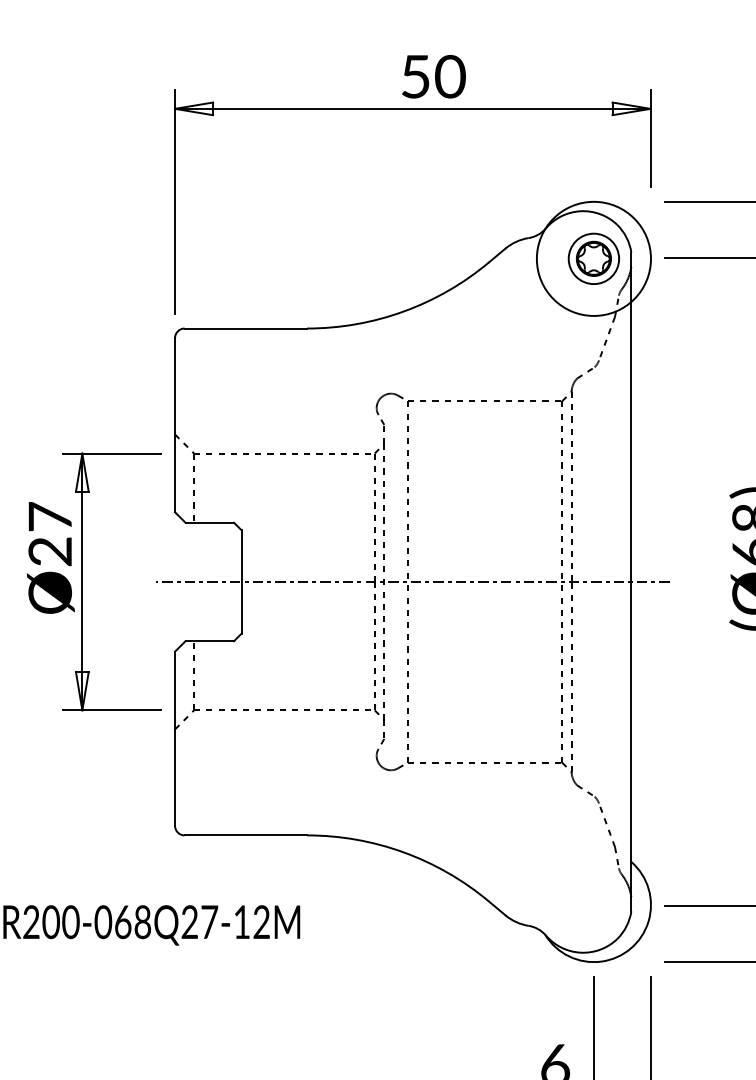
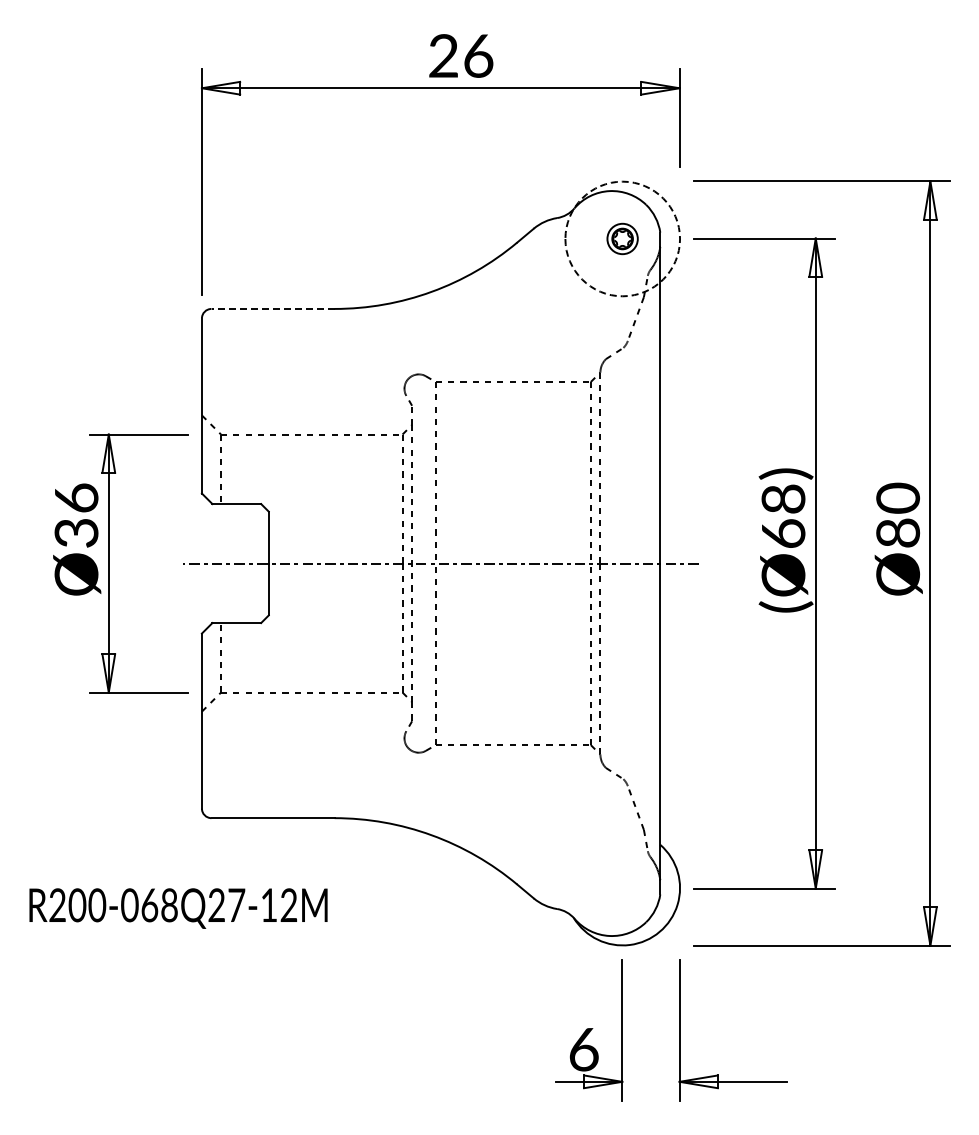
text: (433, 76) -> (461, 55), 50 -> 26
circle: (593, 258) -> (622, 238), solid -> dashed
part: (593, 258) -> (622, 238), size x0.6
line: (246, 328) -> (273, 308), solid -> dashed
text: (50, 534) -> (76, 515), Ø27 -> Ø36

